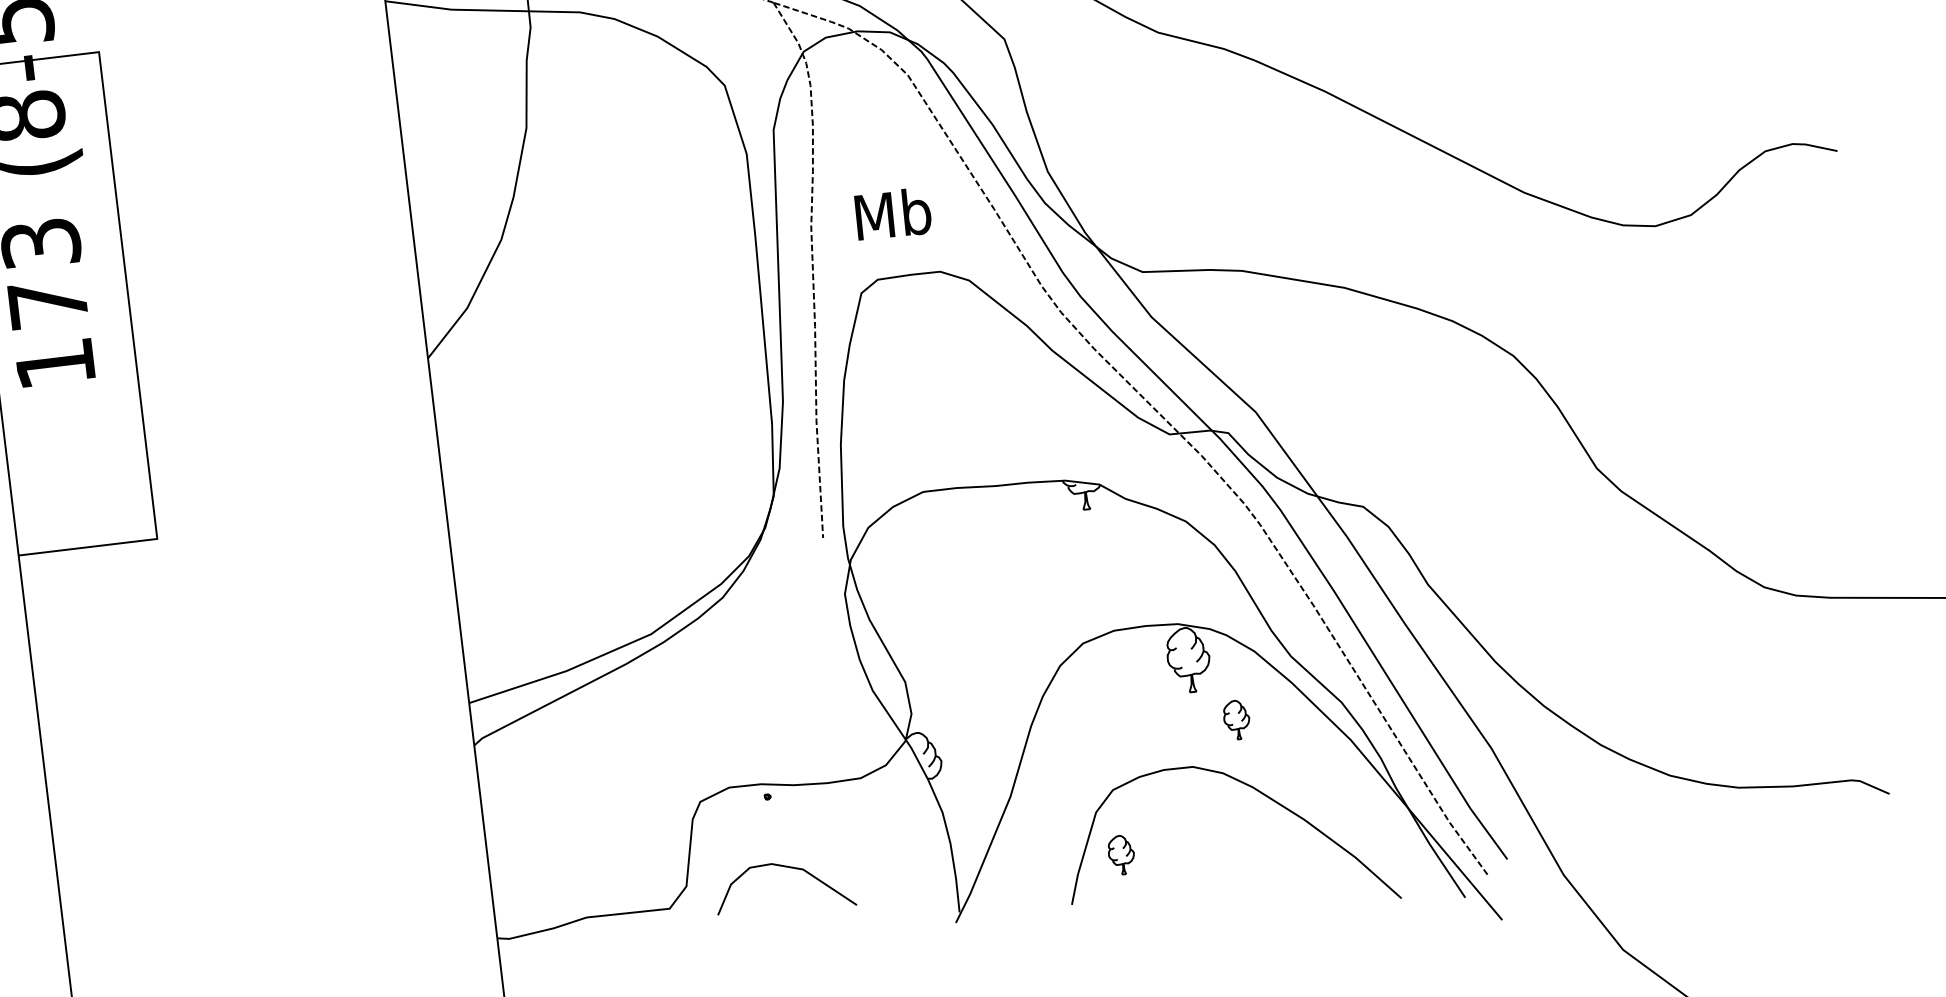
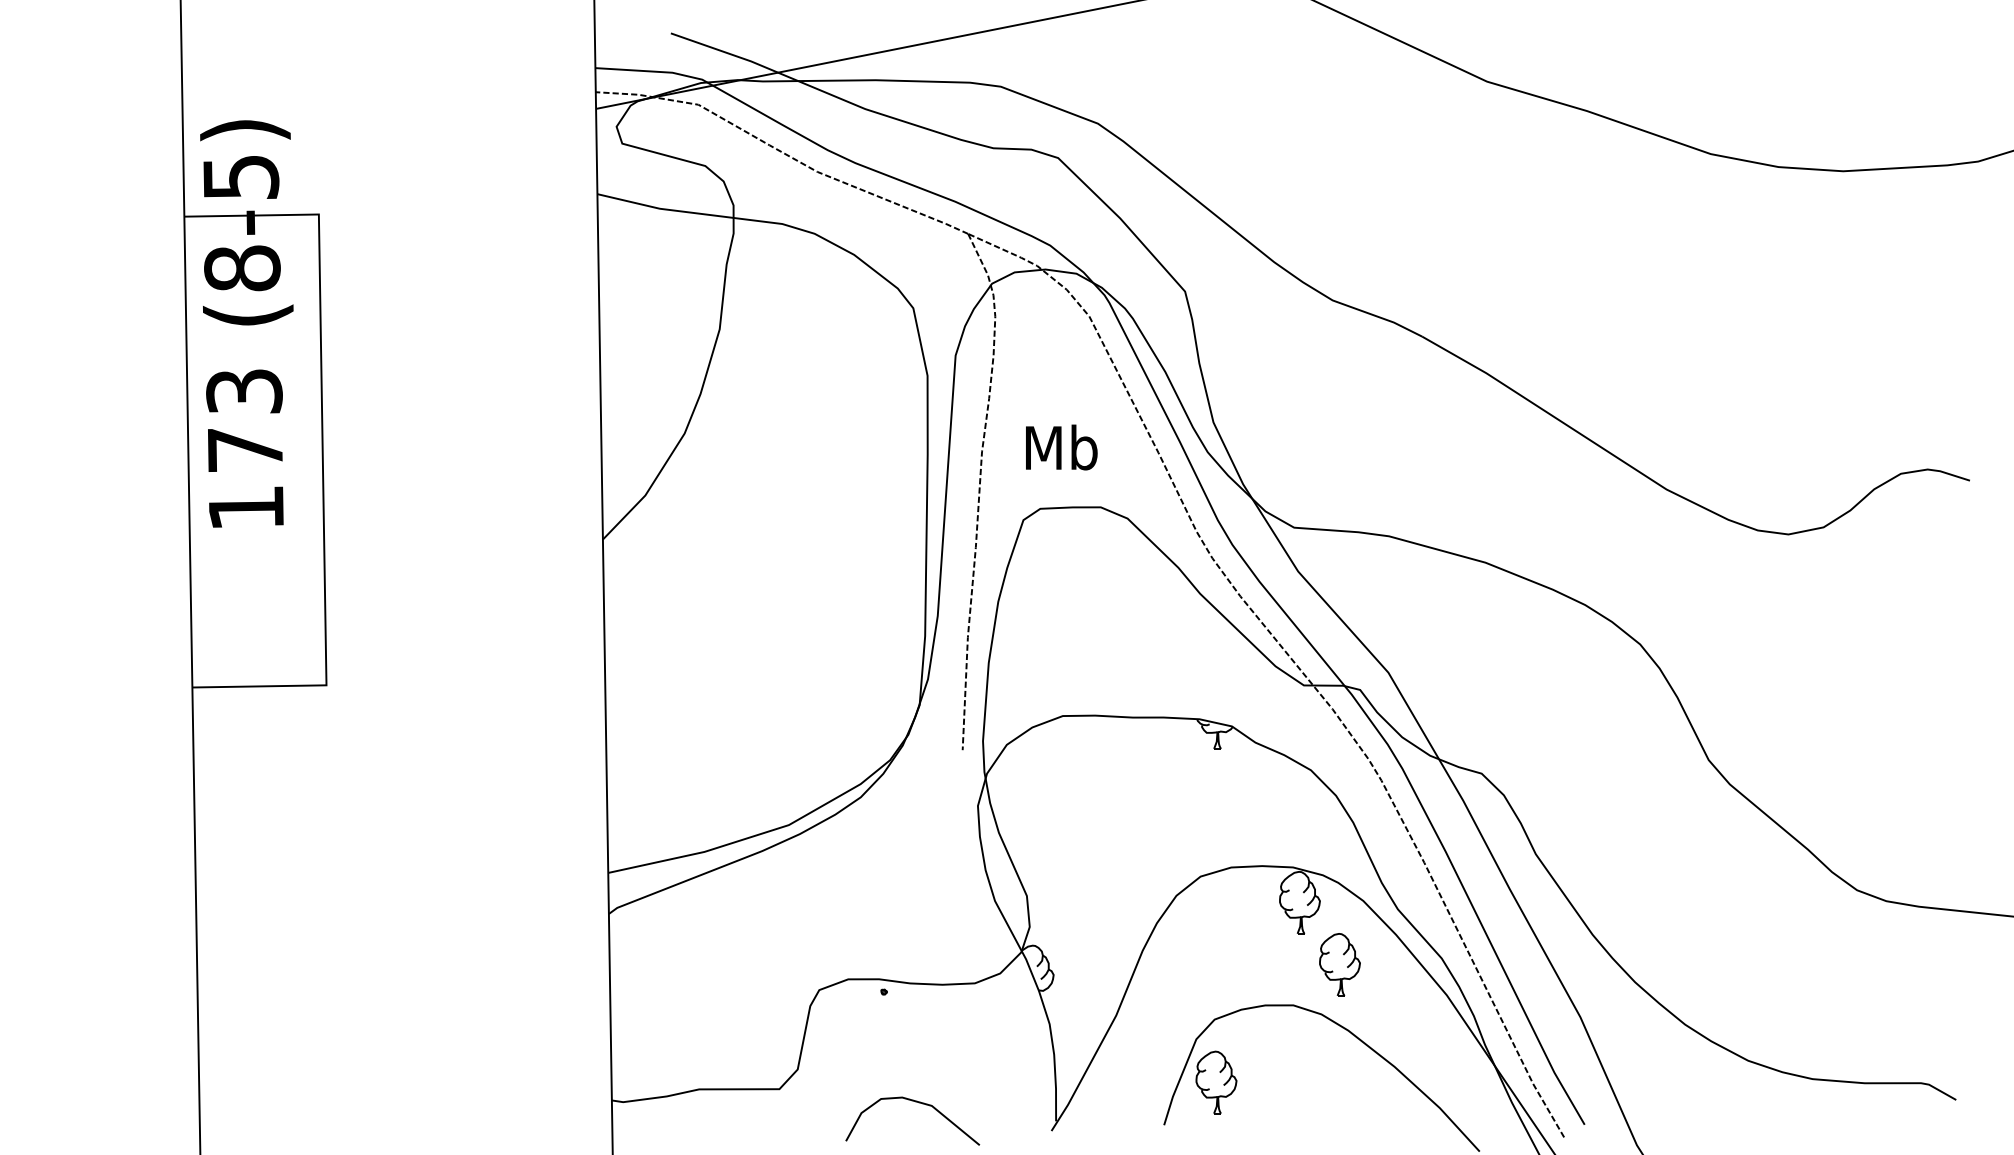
part: (1236, 719) -> (1339, 964), size x1.67
part: (1121, 855) -> (1216, 1082), size x1.67
curve: (789, 868) -> (918, 1103), moved

